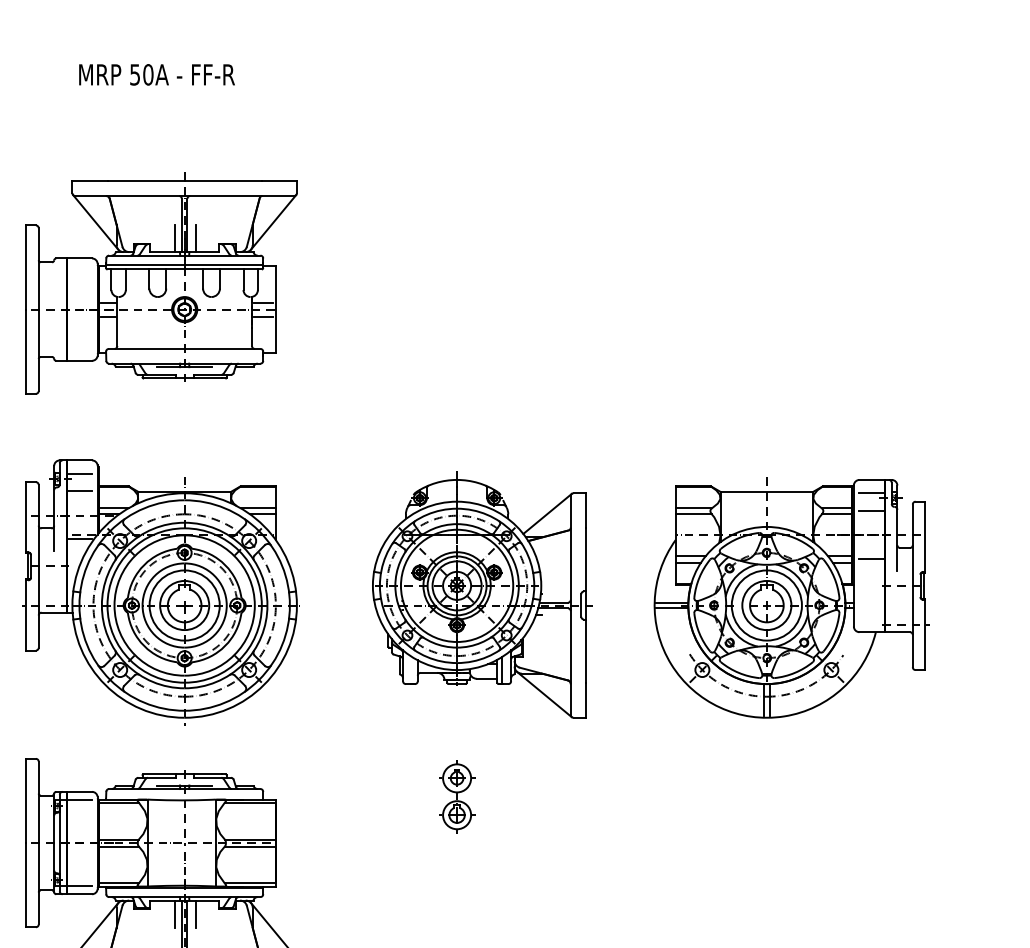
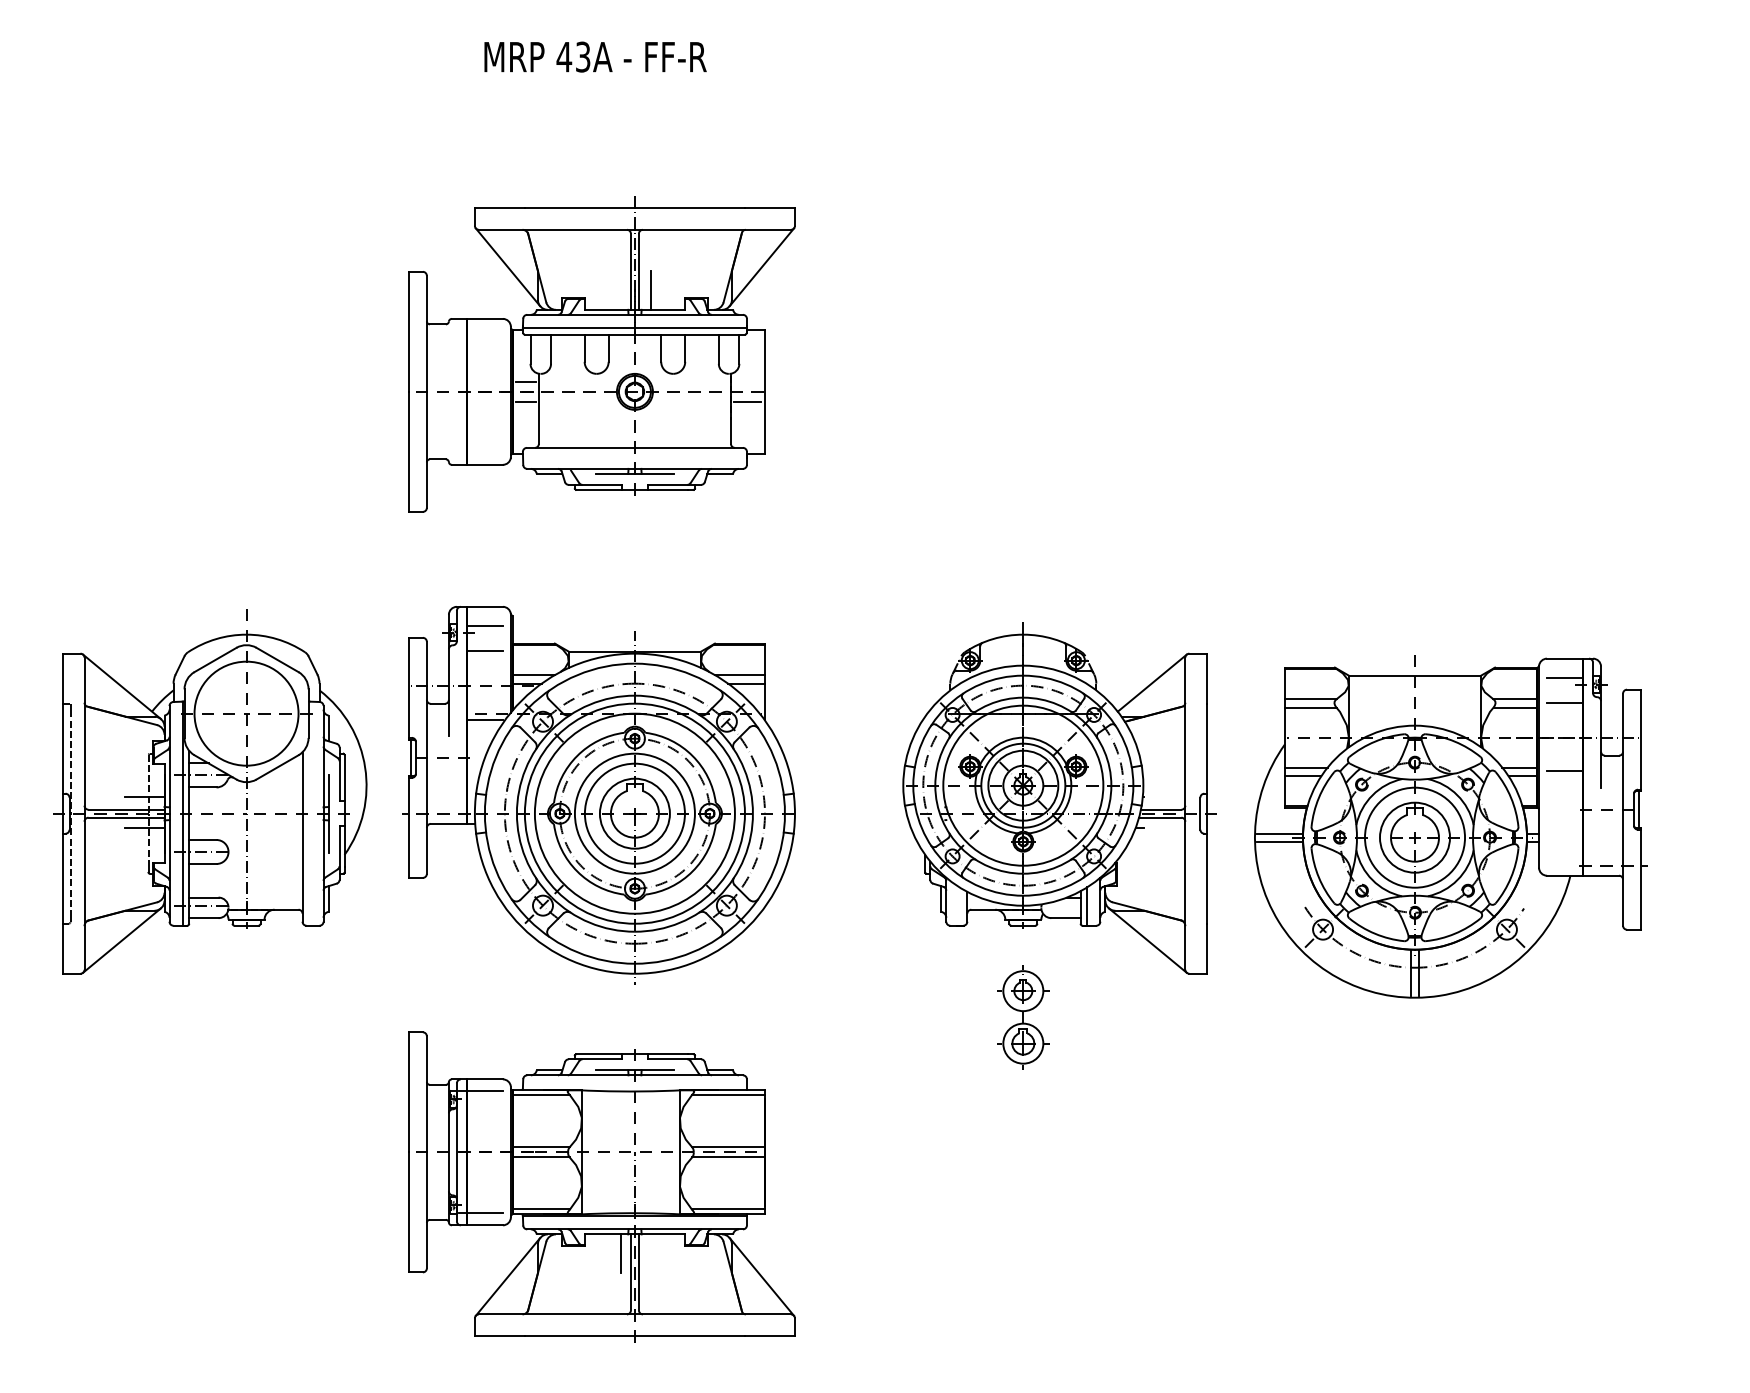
text: (141, 74) -> (573, 56), 50A -> 43A
line: (174, 237) -> (620, 289), removed
line: (263, 302) -> (747, 381), removed
part: (791, 597) -> (1450, 826), moved
part: (457, 796) -> (1023, 1017), moved
line: (196, 913) -> (651, 1253), removed

